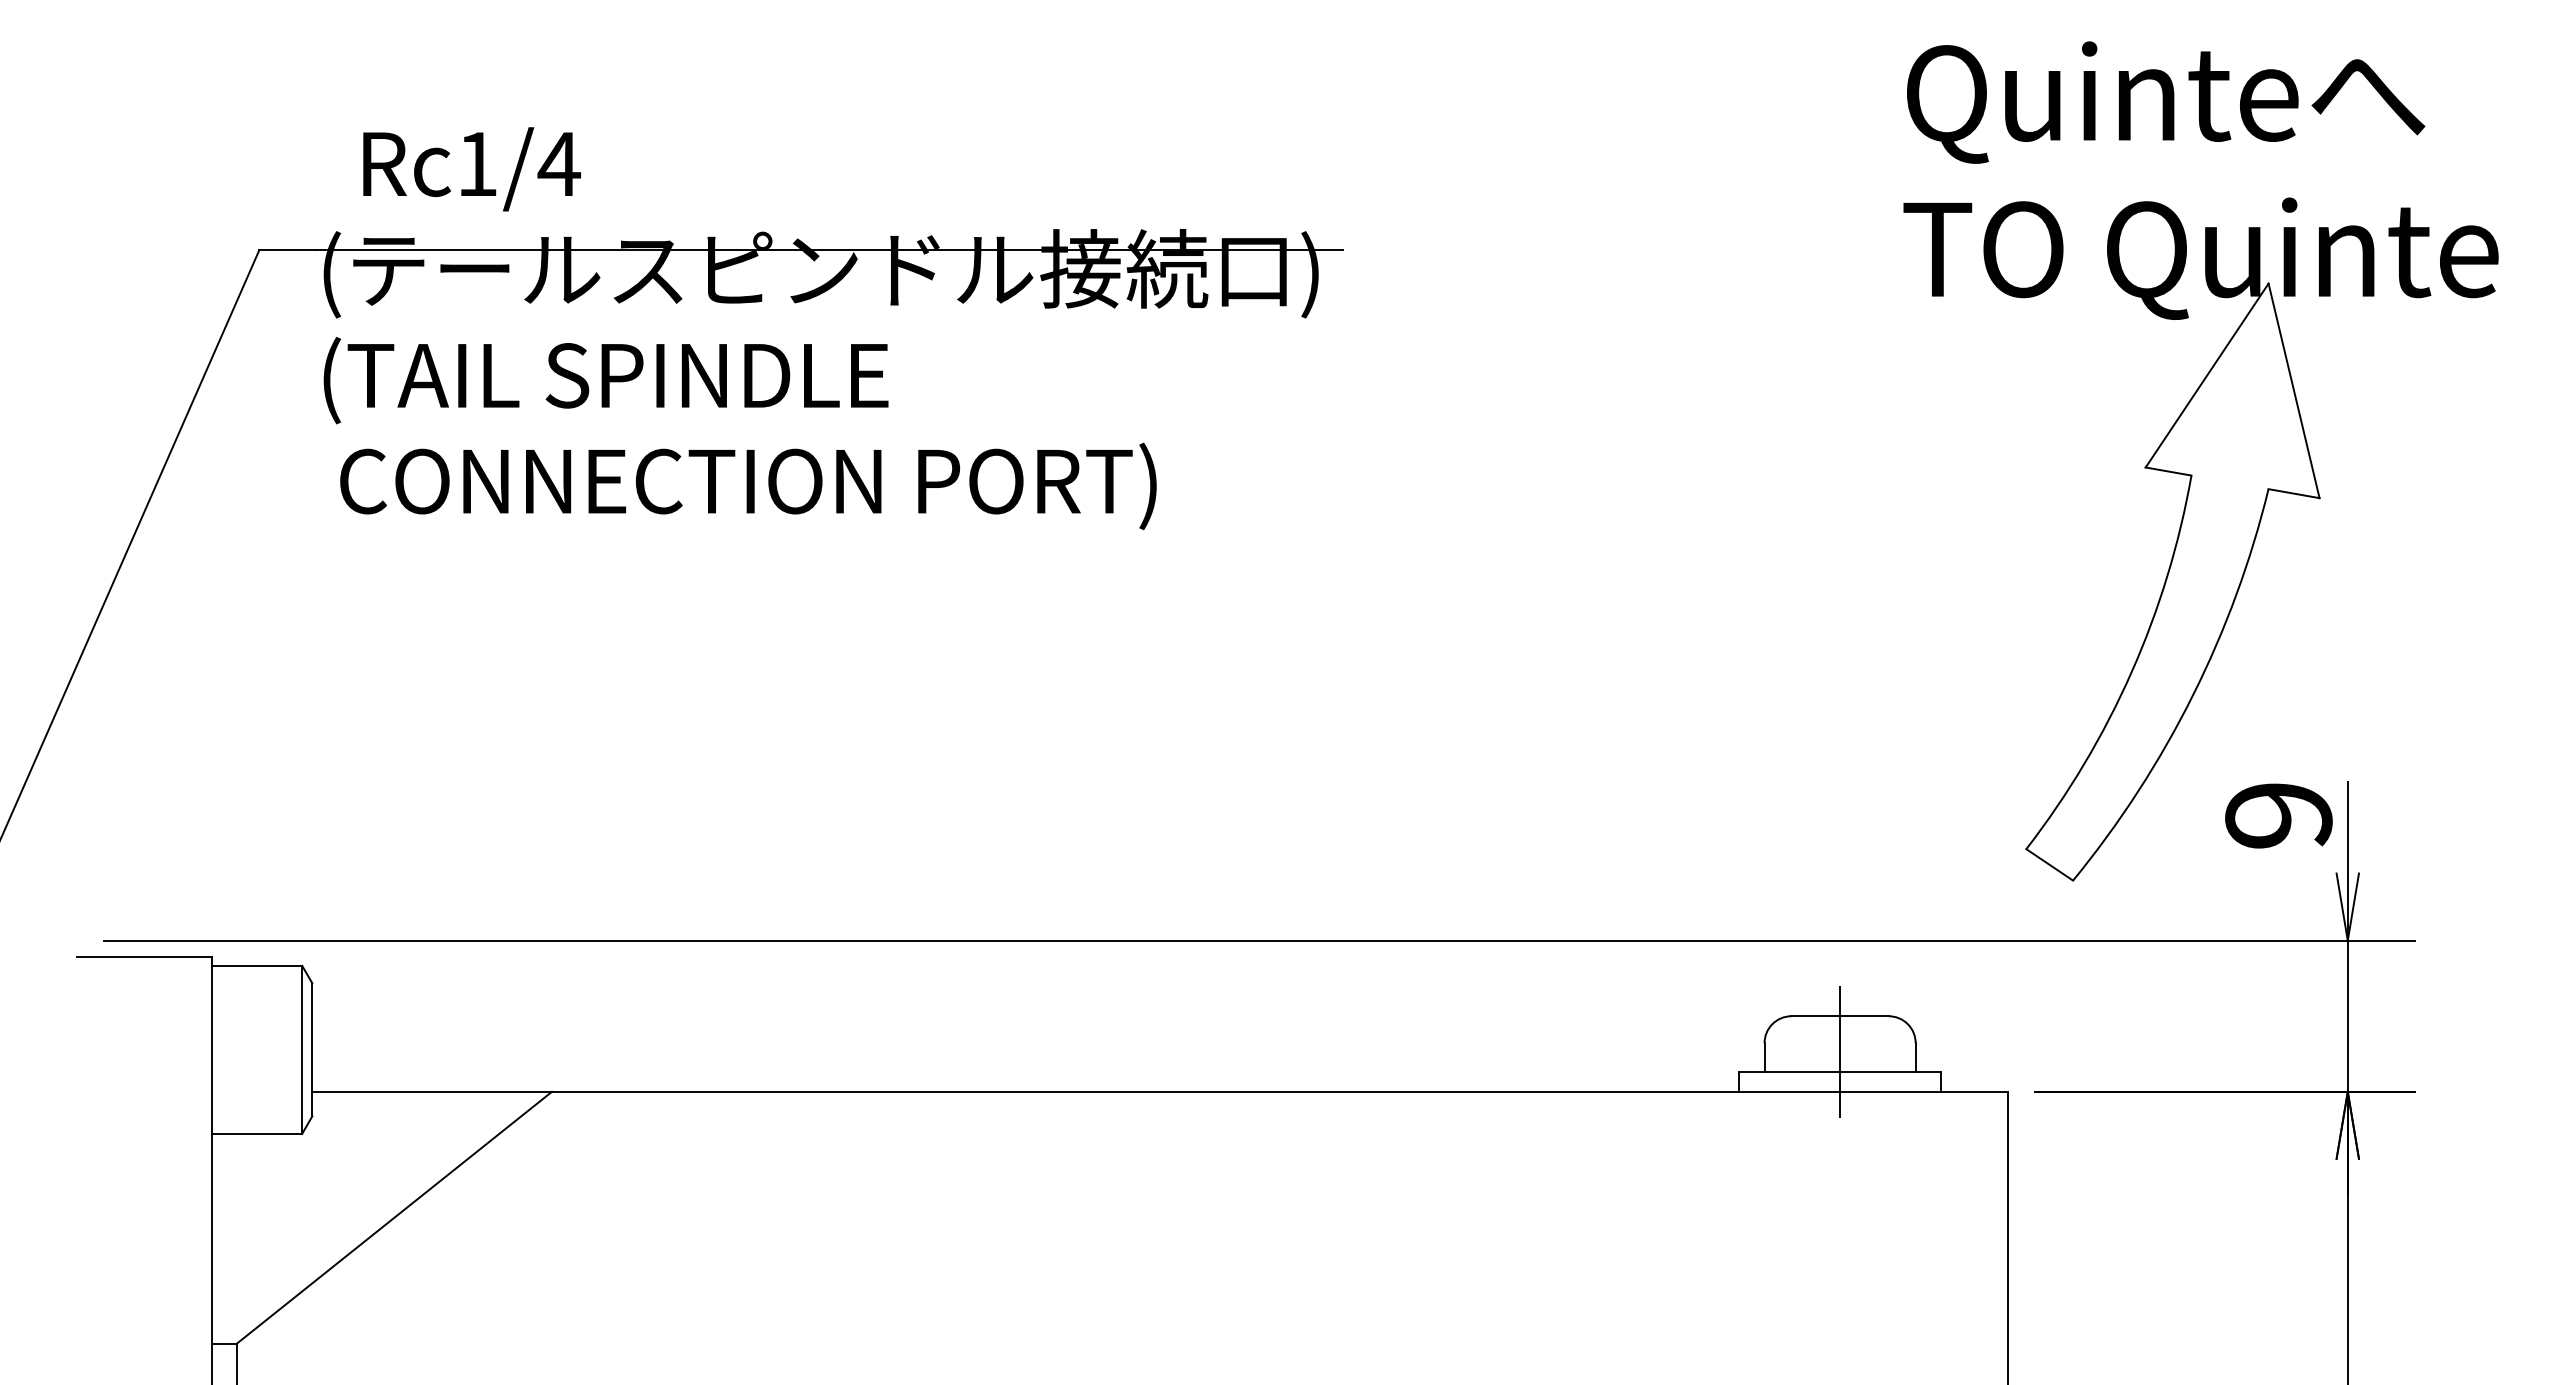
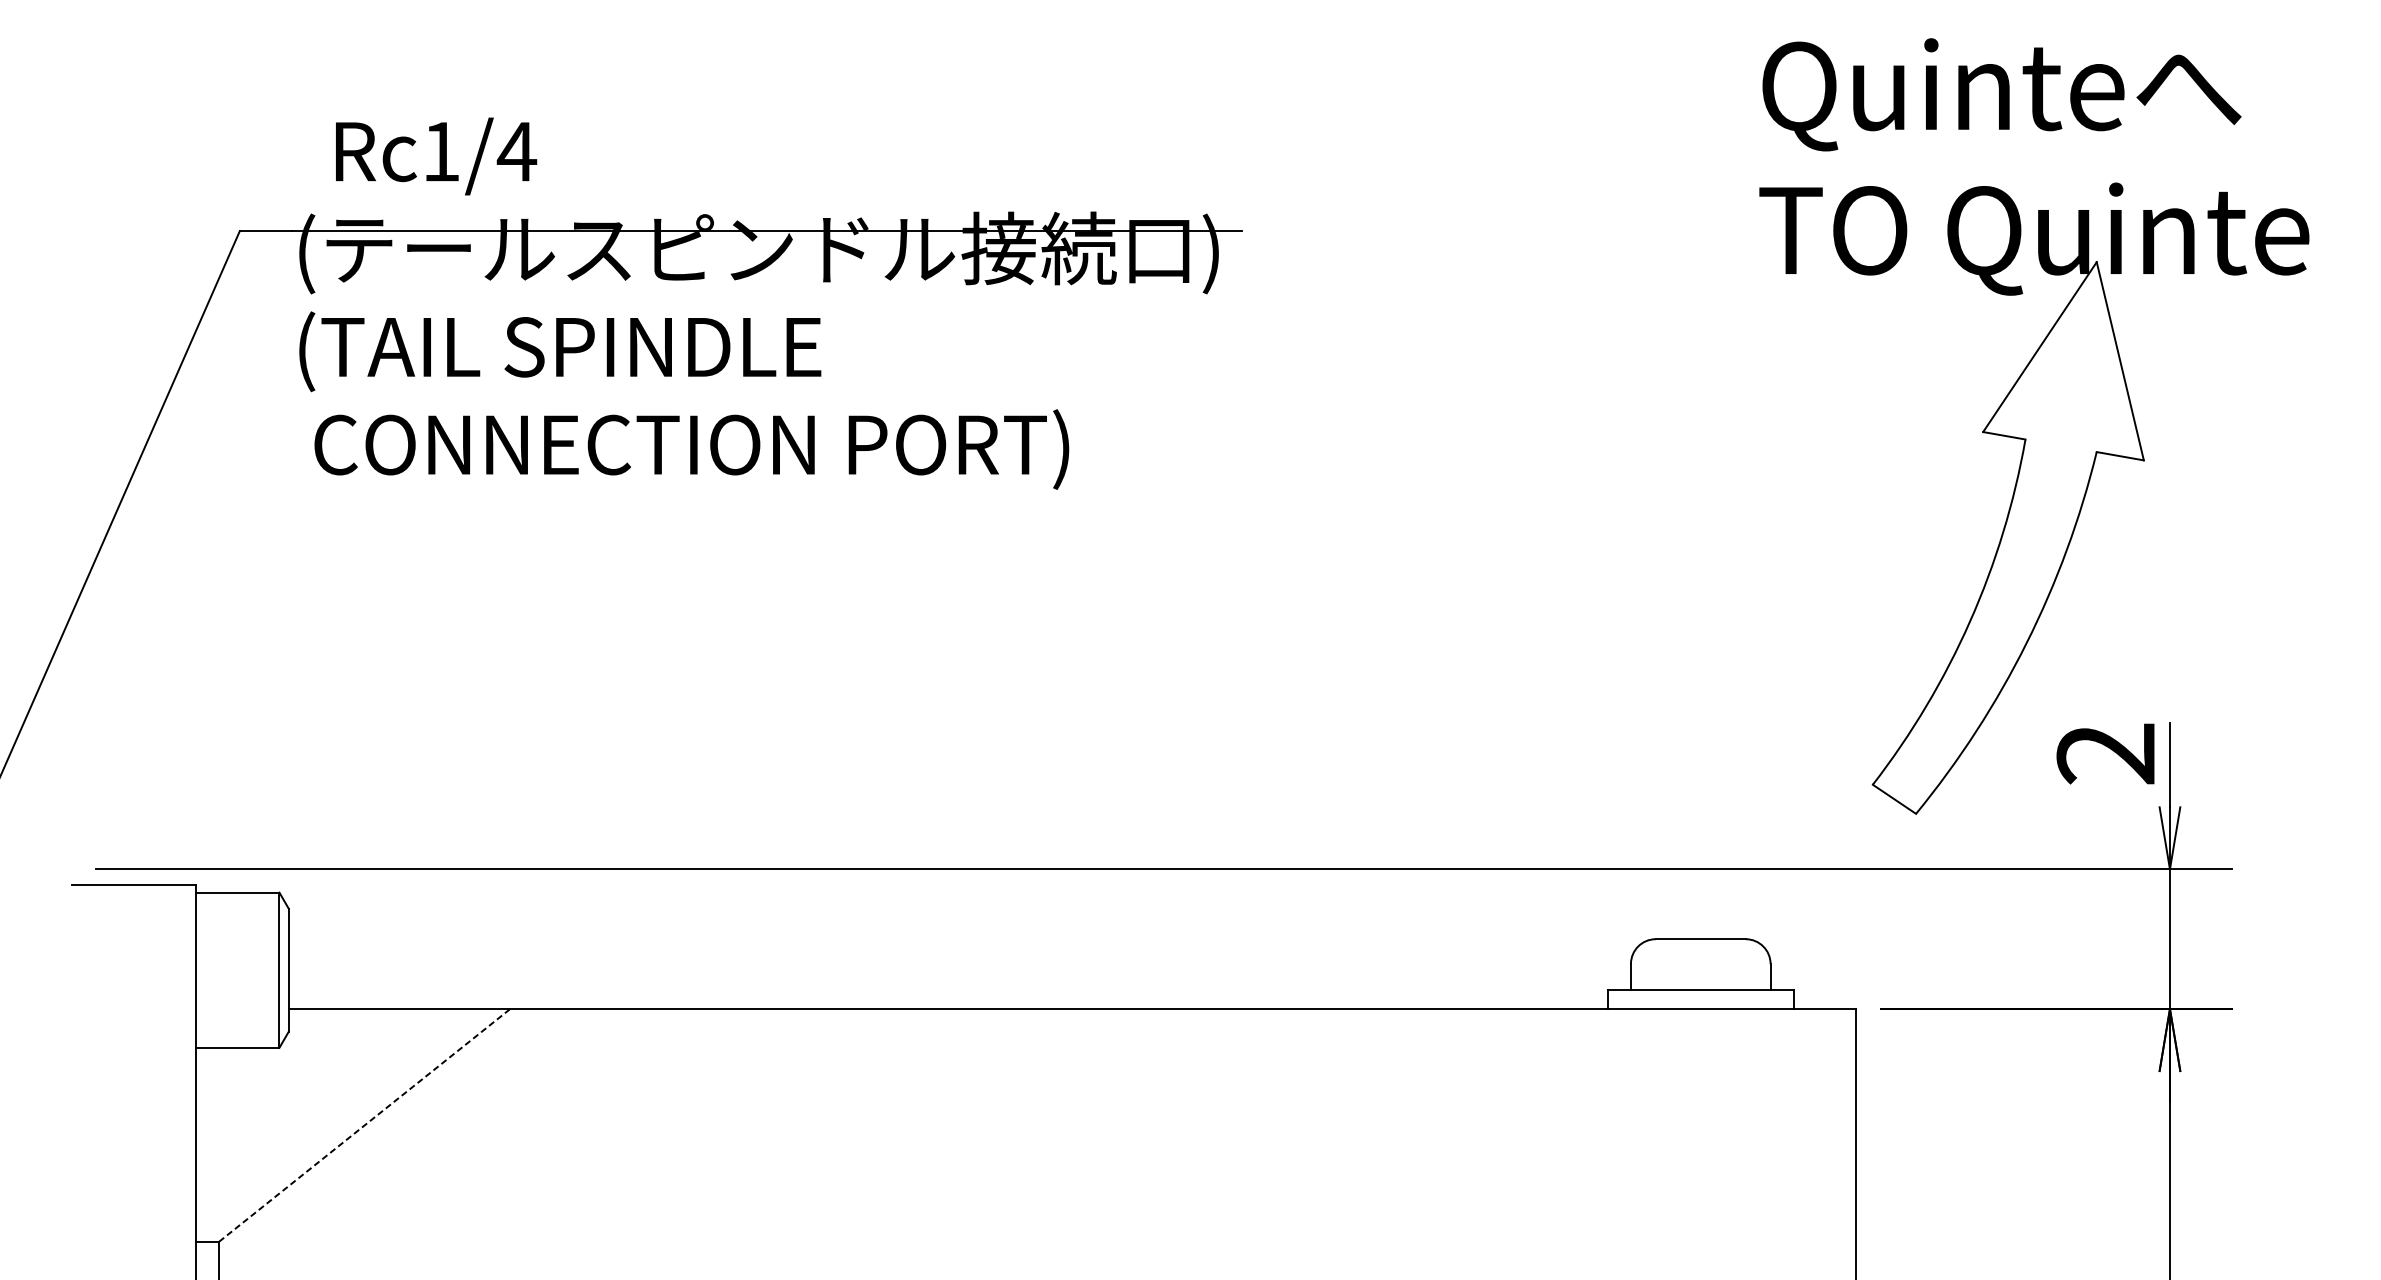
text: (2278, 815) -> (2105, 753), 9 -> 2
line: (1840, 1051) -> (1701, 971), removed
line: (394, 1217) -> (364, 1125), solid -> dashed

